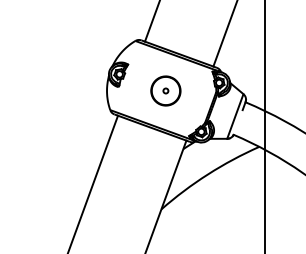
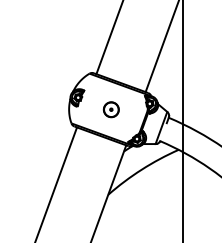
part: (164, 90) -> (110, 109), size x0.71

